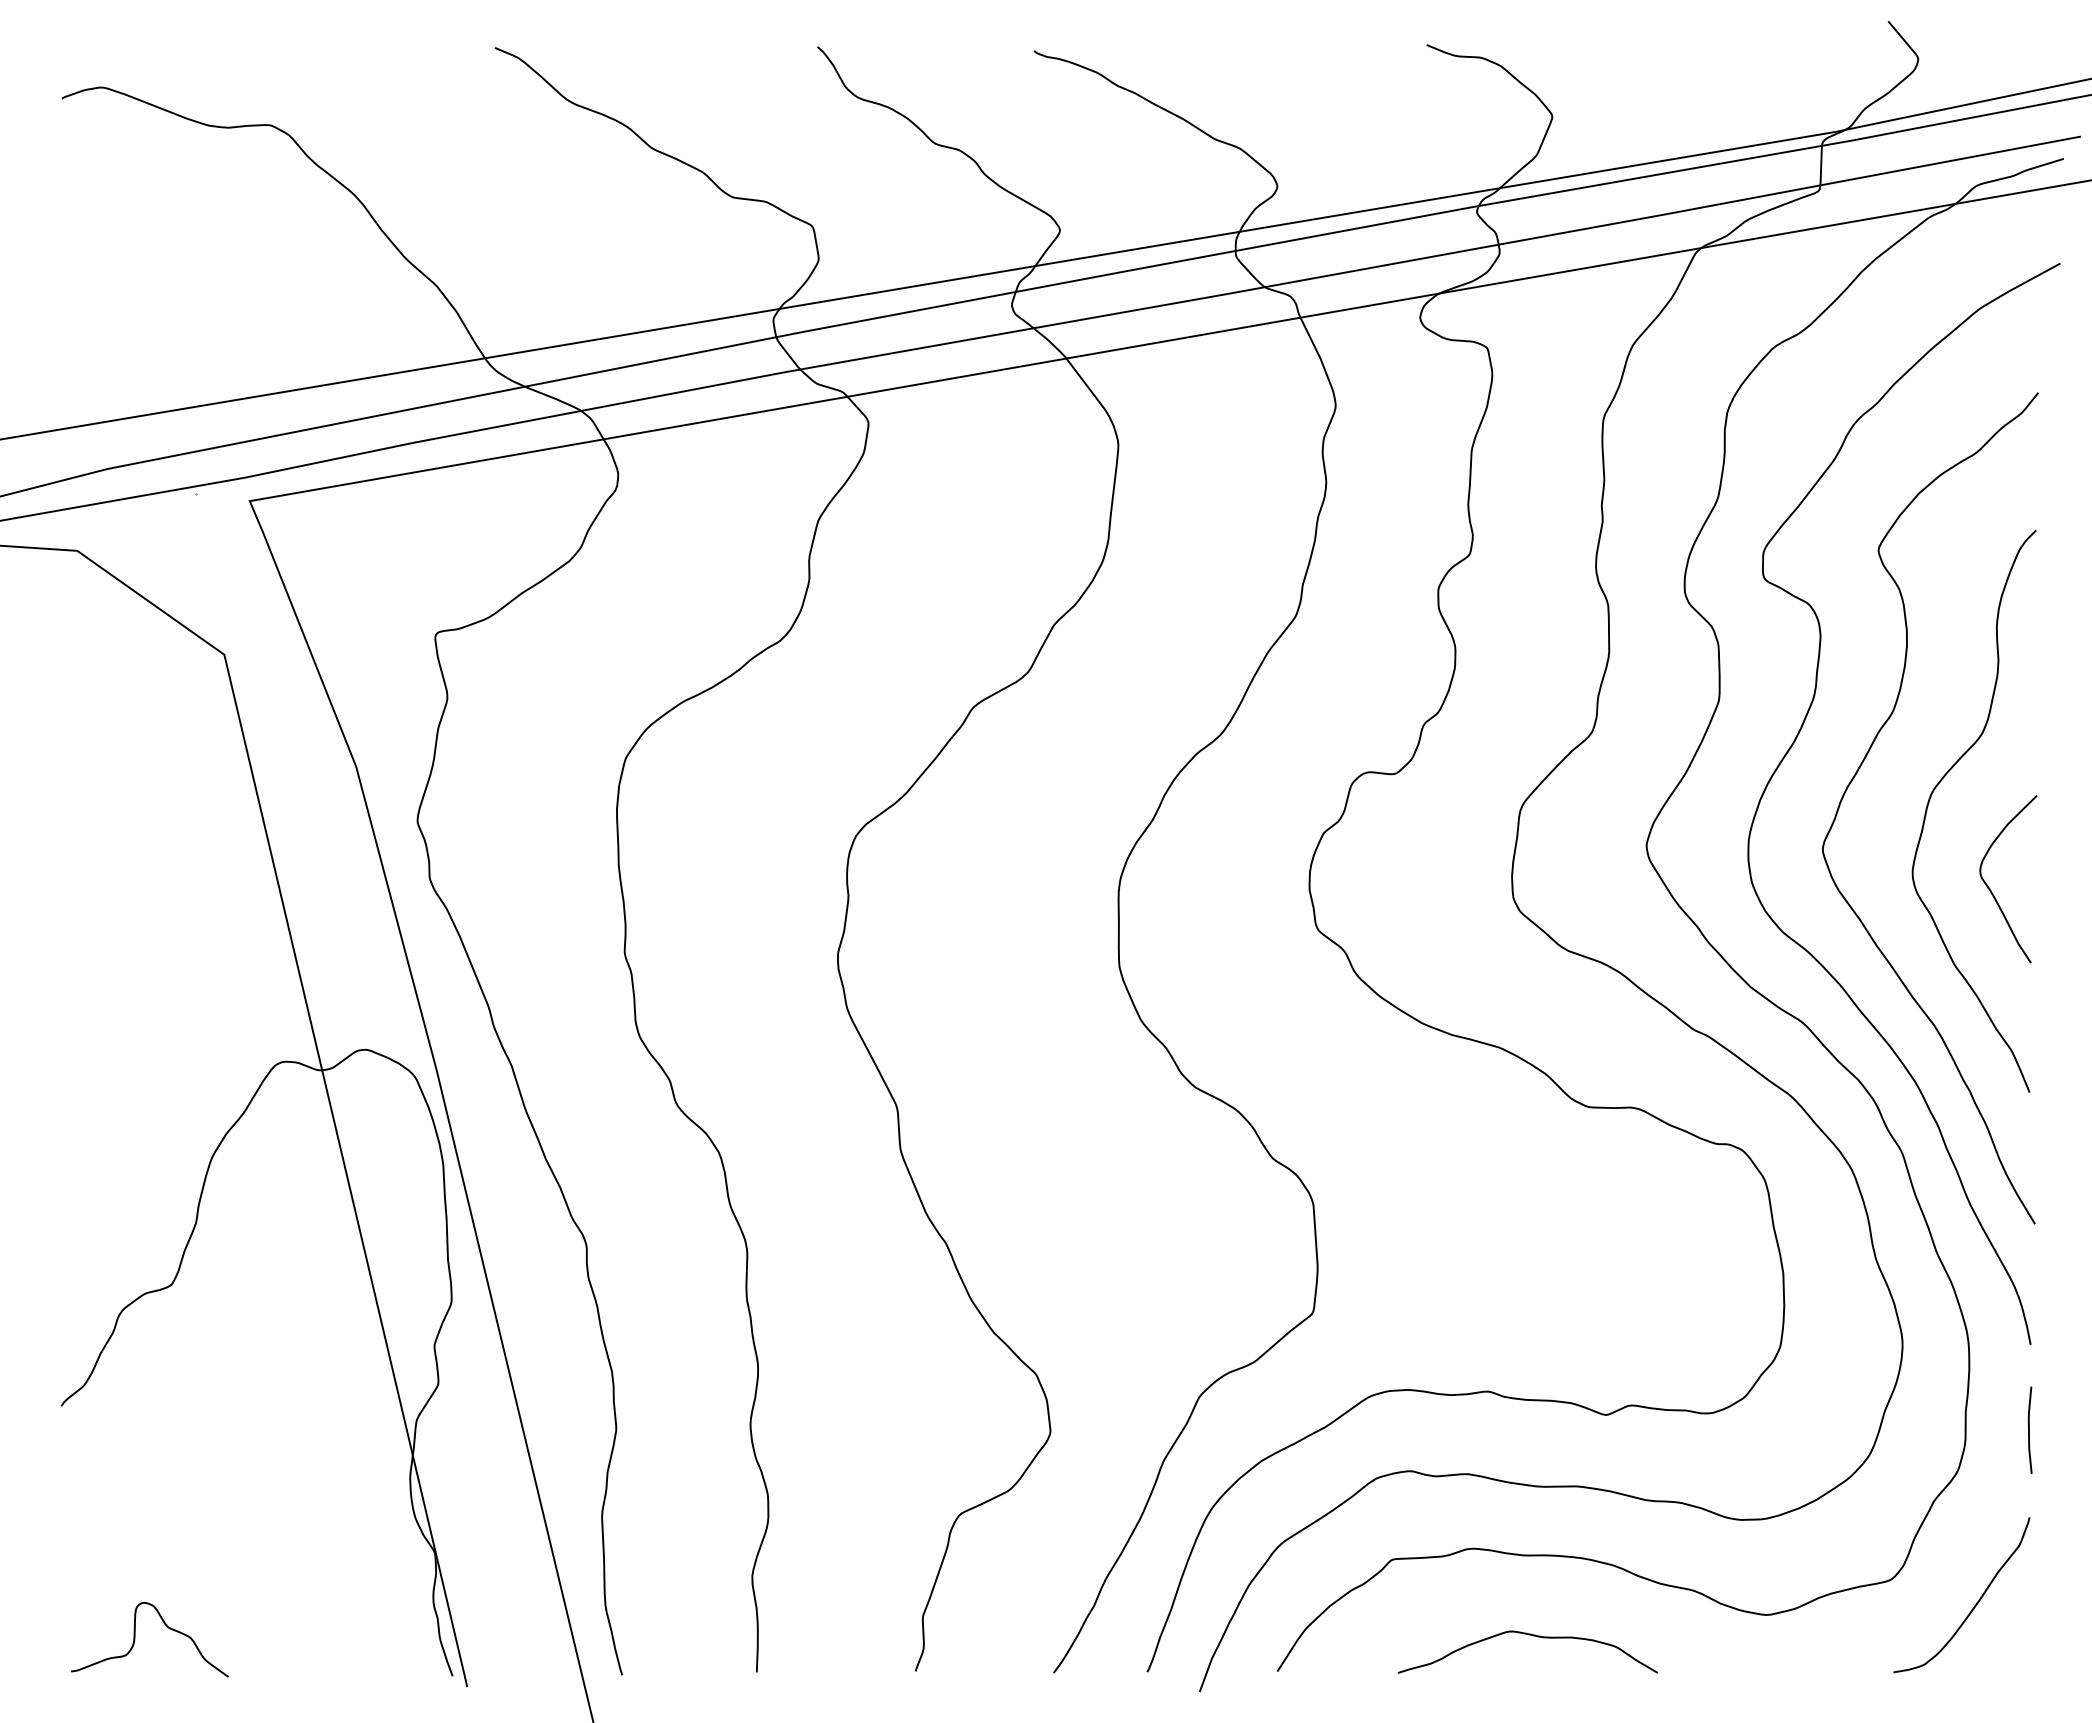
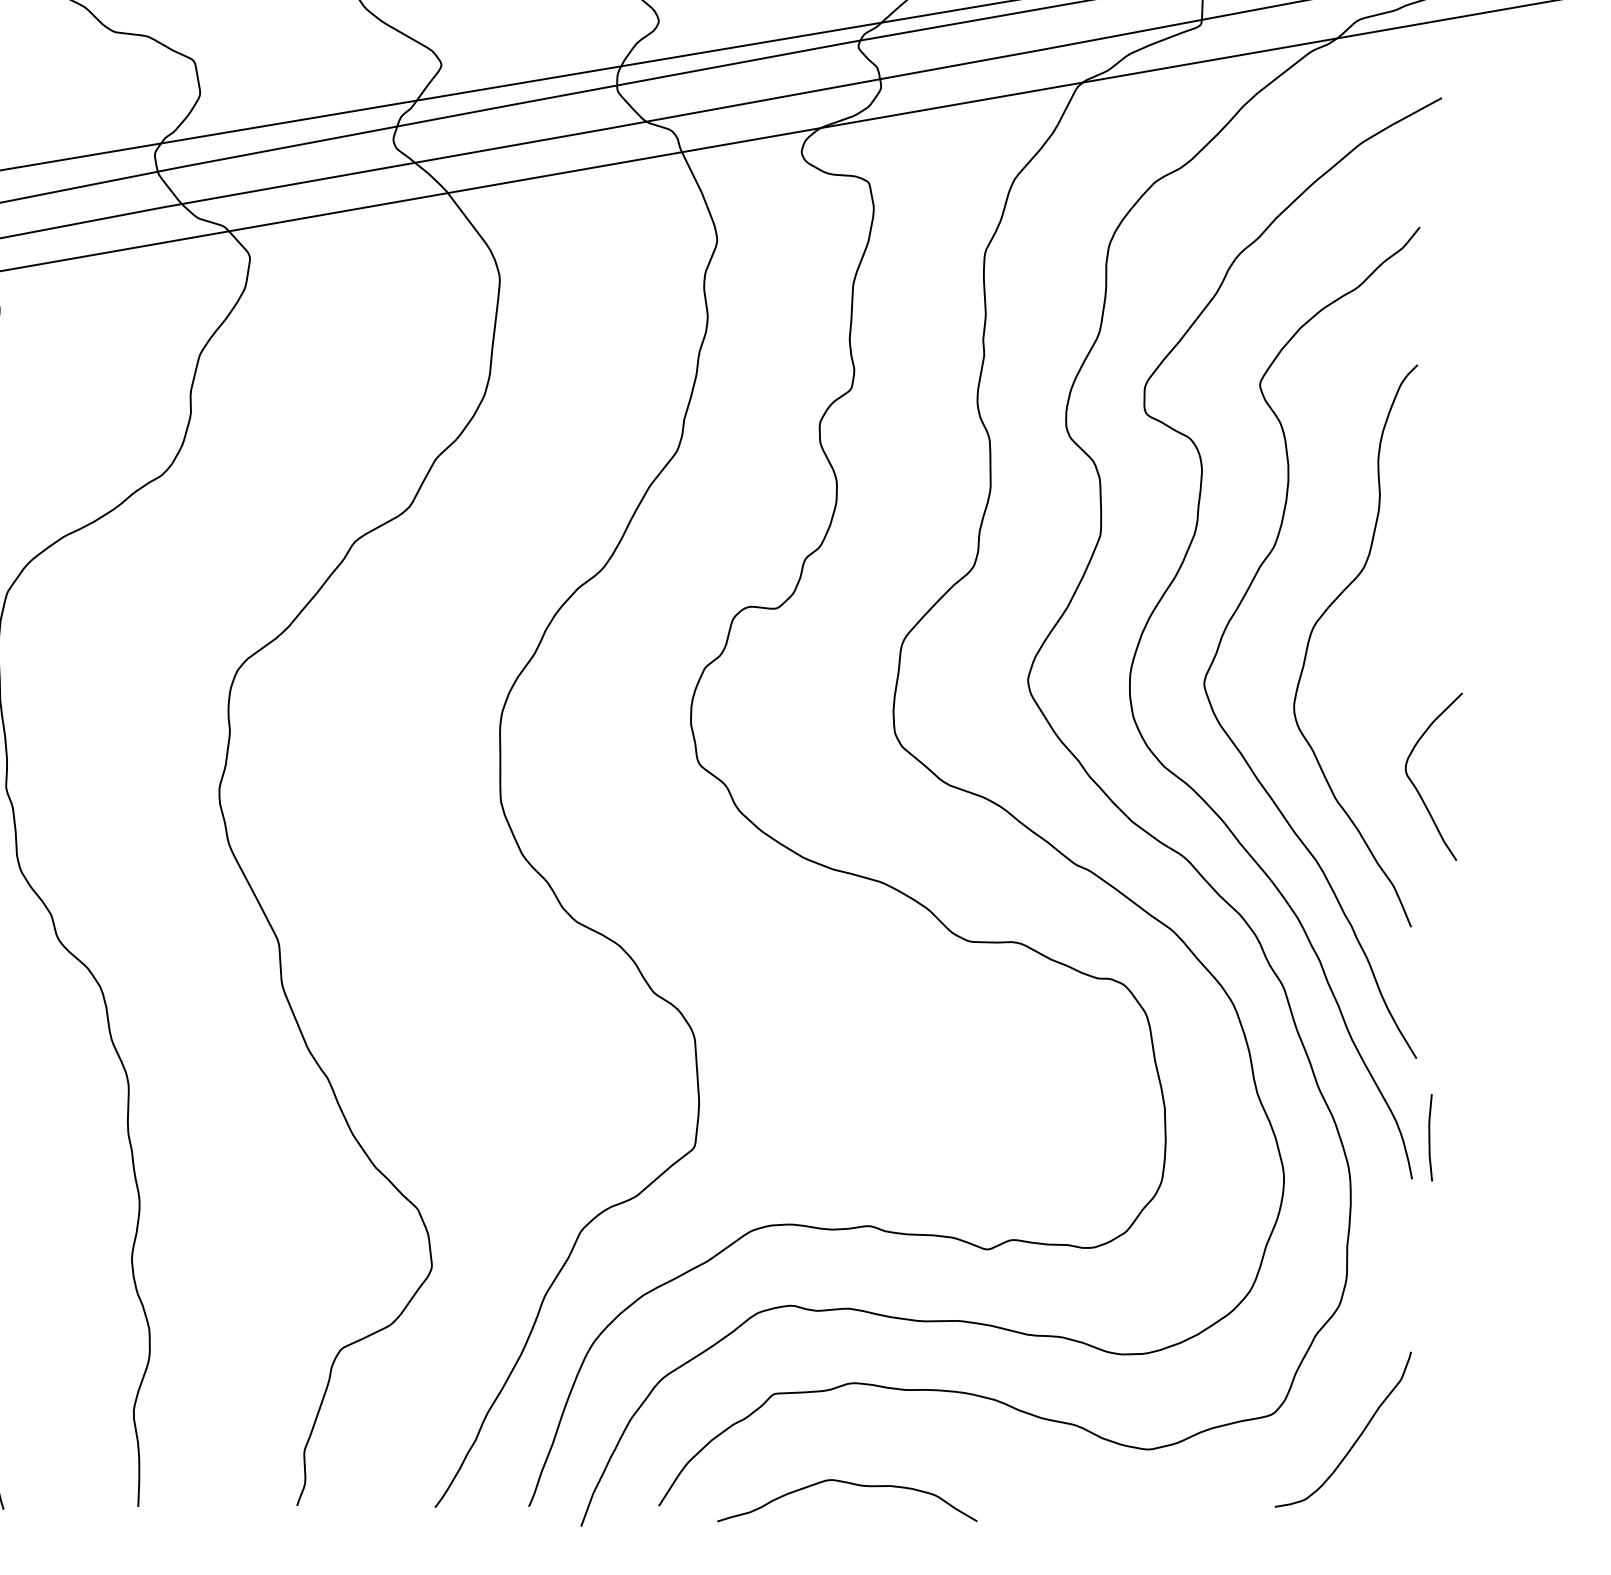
curve: (1990, 888) -> (1415, 786), moved
line: (2029, 1429) -> (1429, 1137), moved
curve: (1528, 1635) -> (847, 1484), moved

